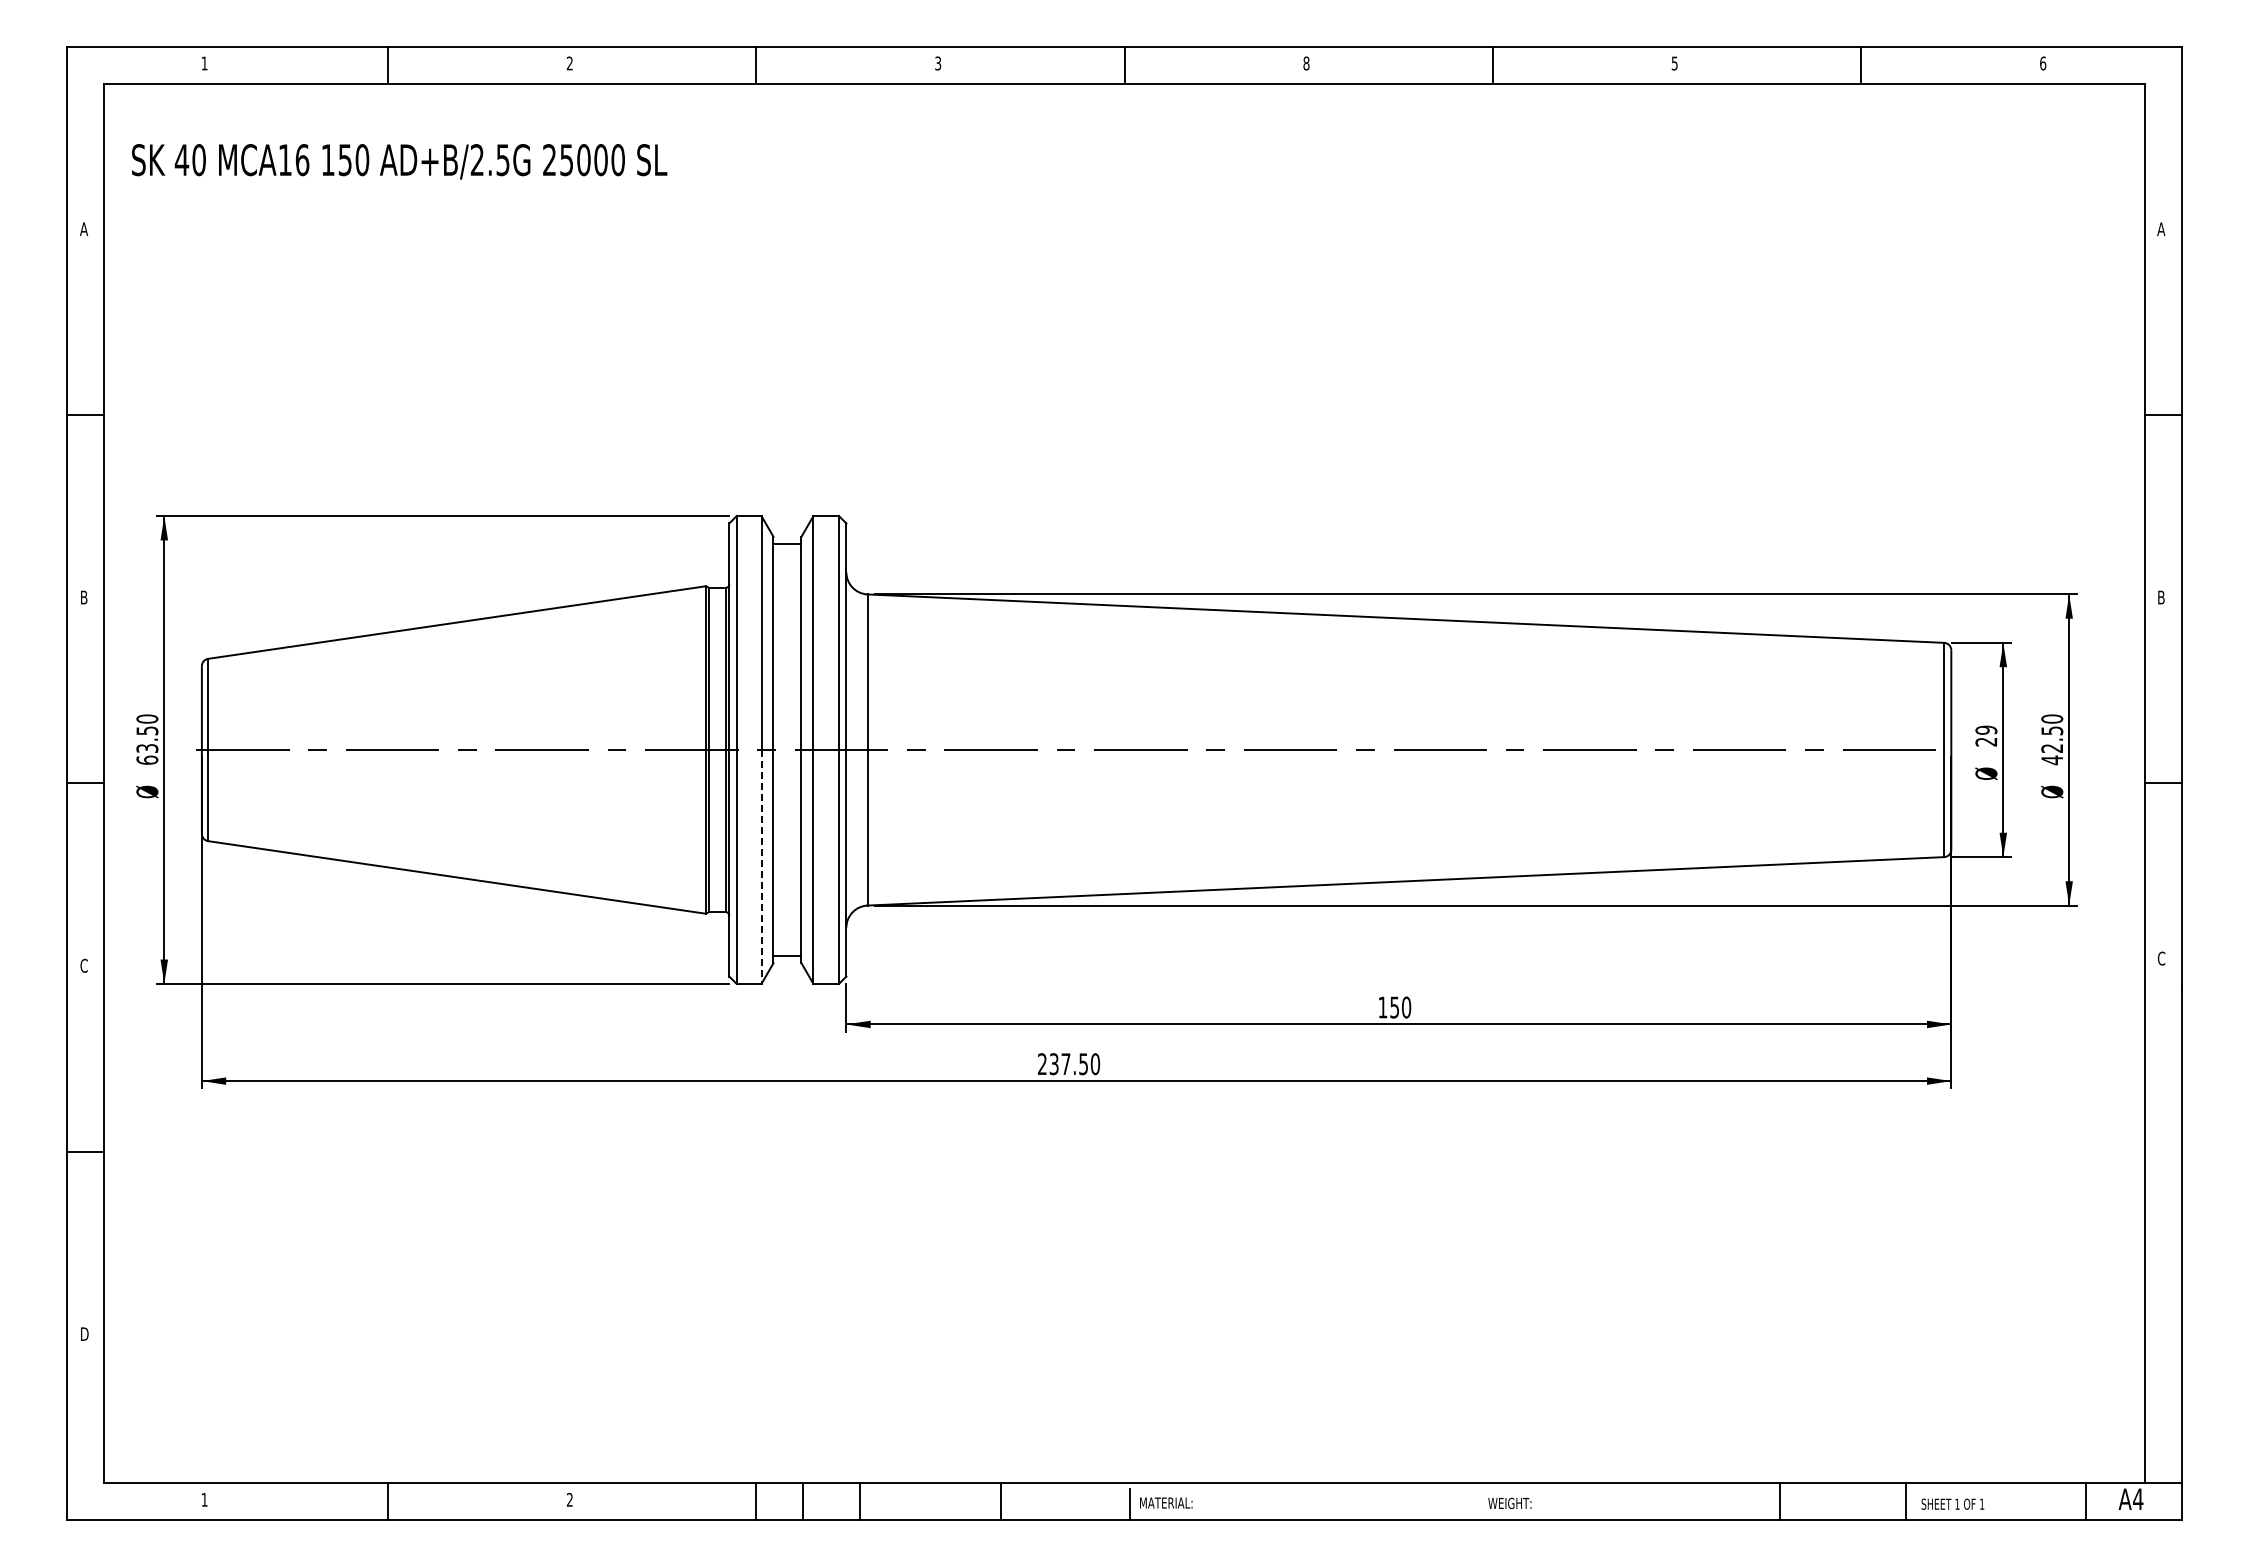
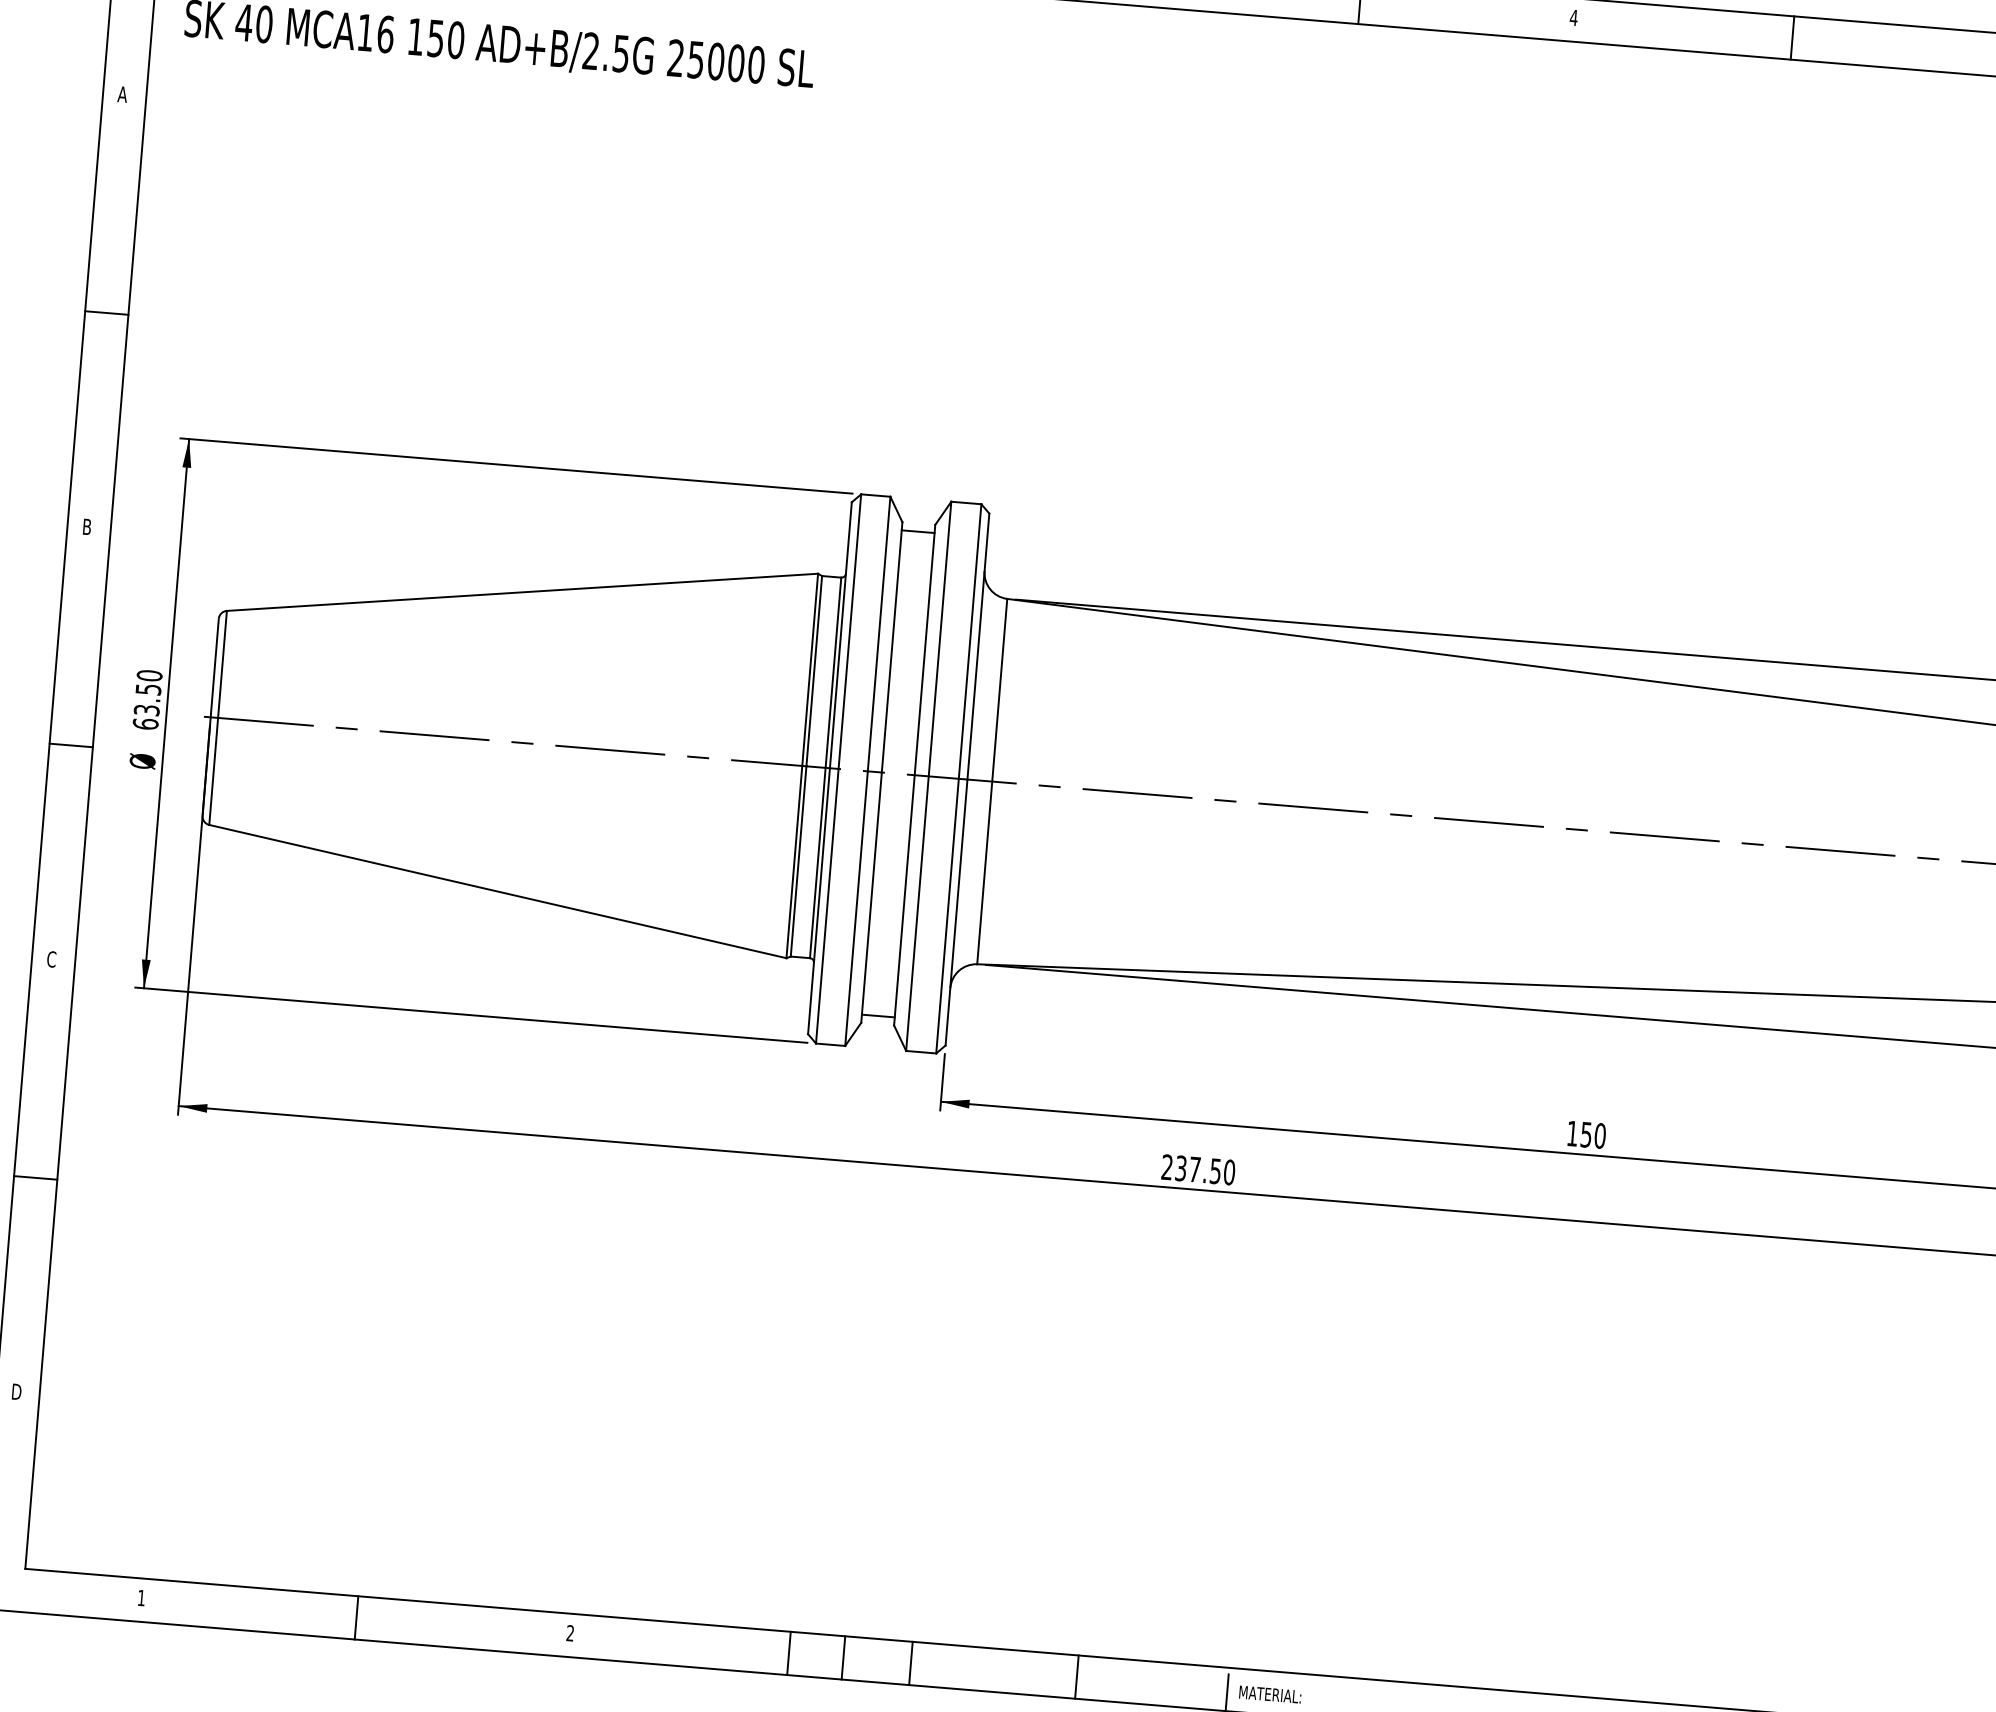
text: (1306, 63) -> (1573, 17), 8 -> 4
line: (761, 866) -> (856, 908), dashed -> solid

